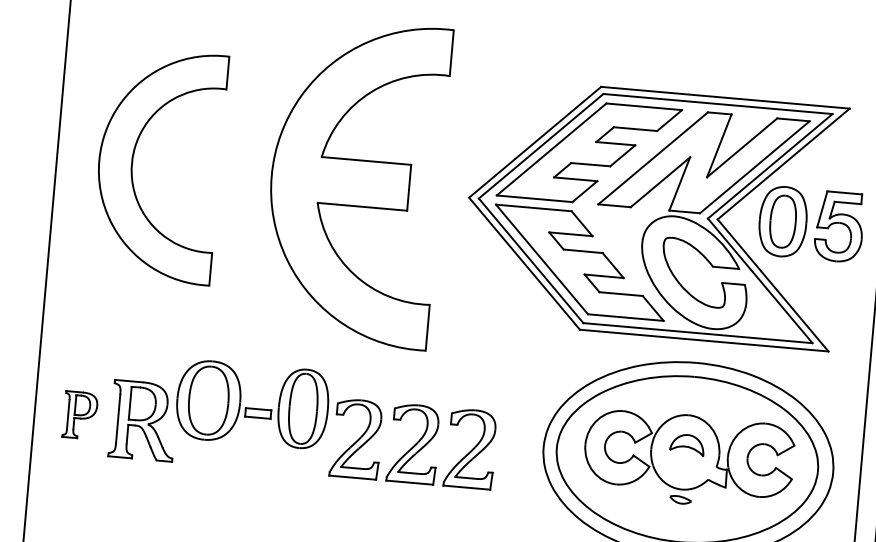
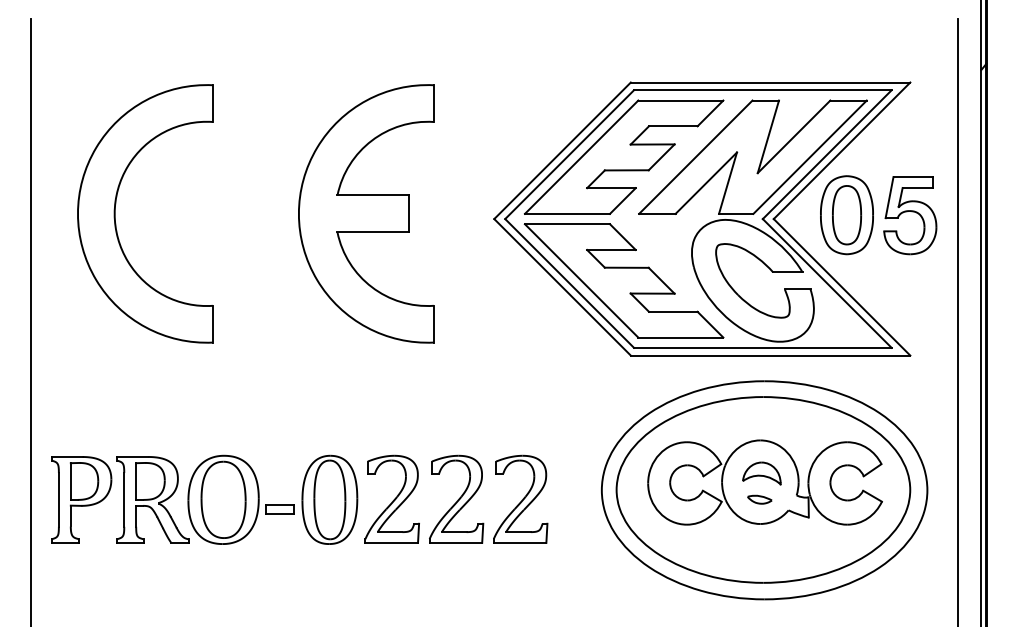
part: (355, 182) -> (366, 213), size x0.71
part: (252, 404) -> (272, 499), moved
part: (80, 414) -> (81, 499), size x1.67
part: (680, 499) -> (759, 499), moved

